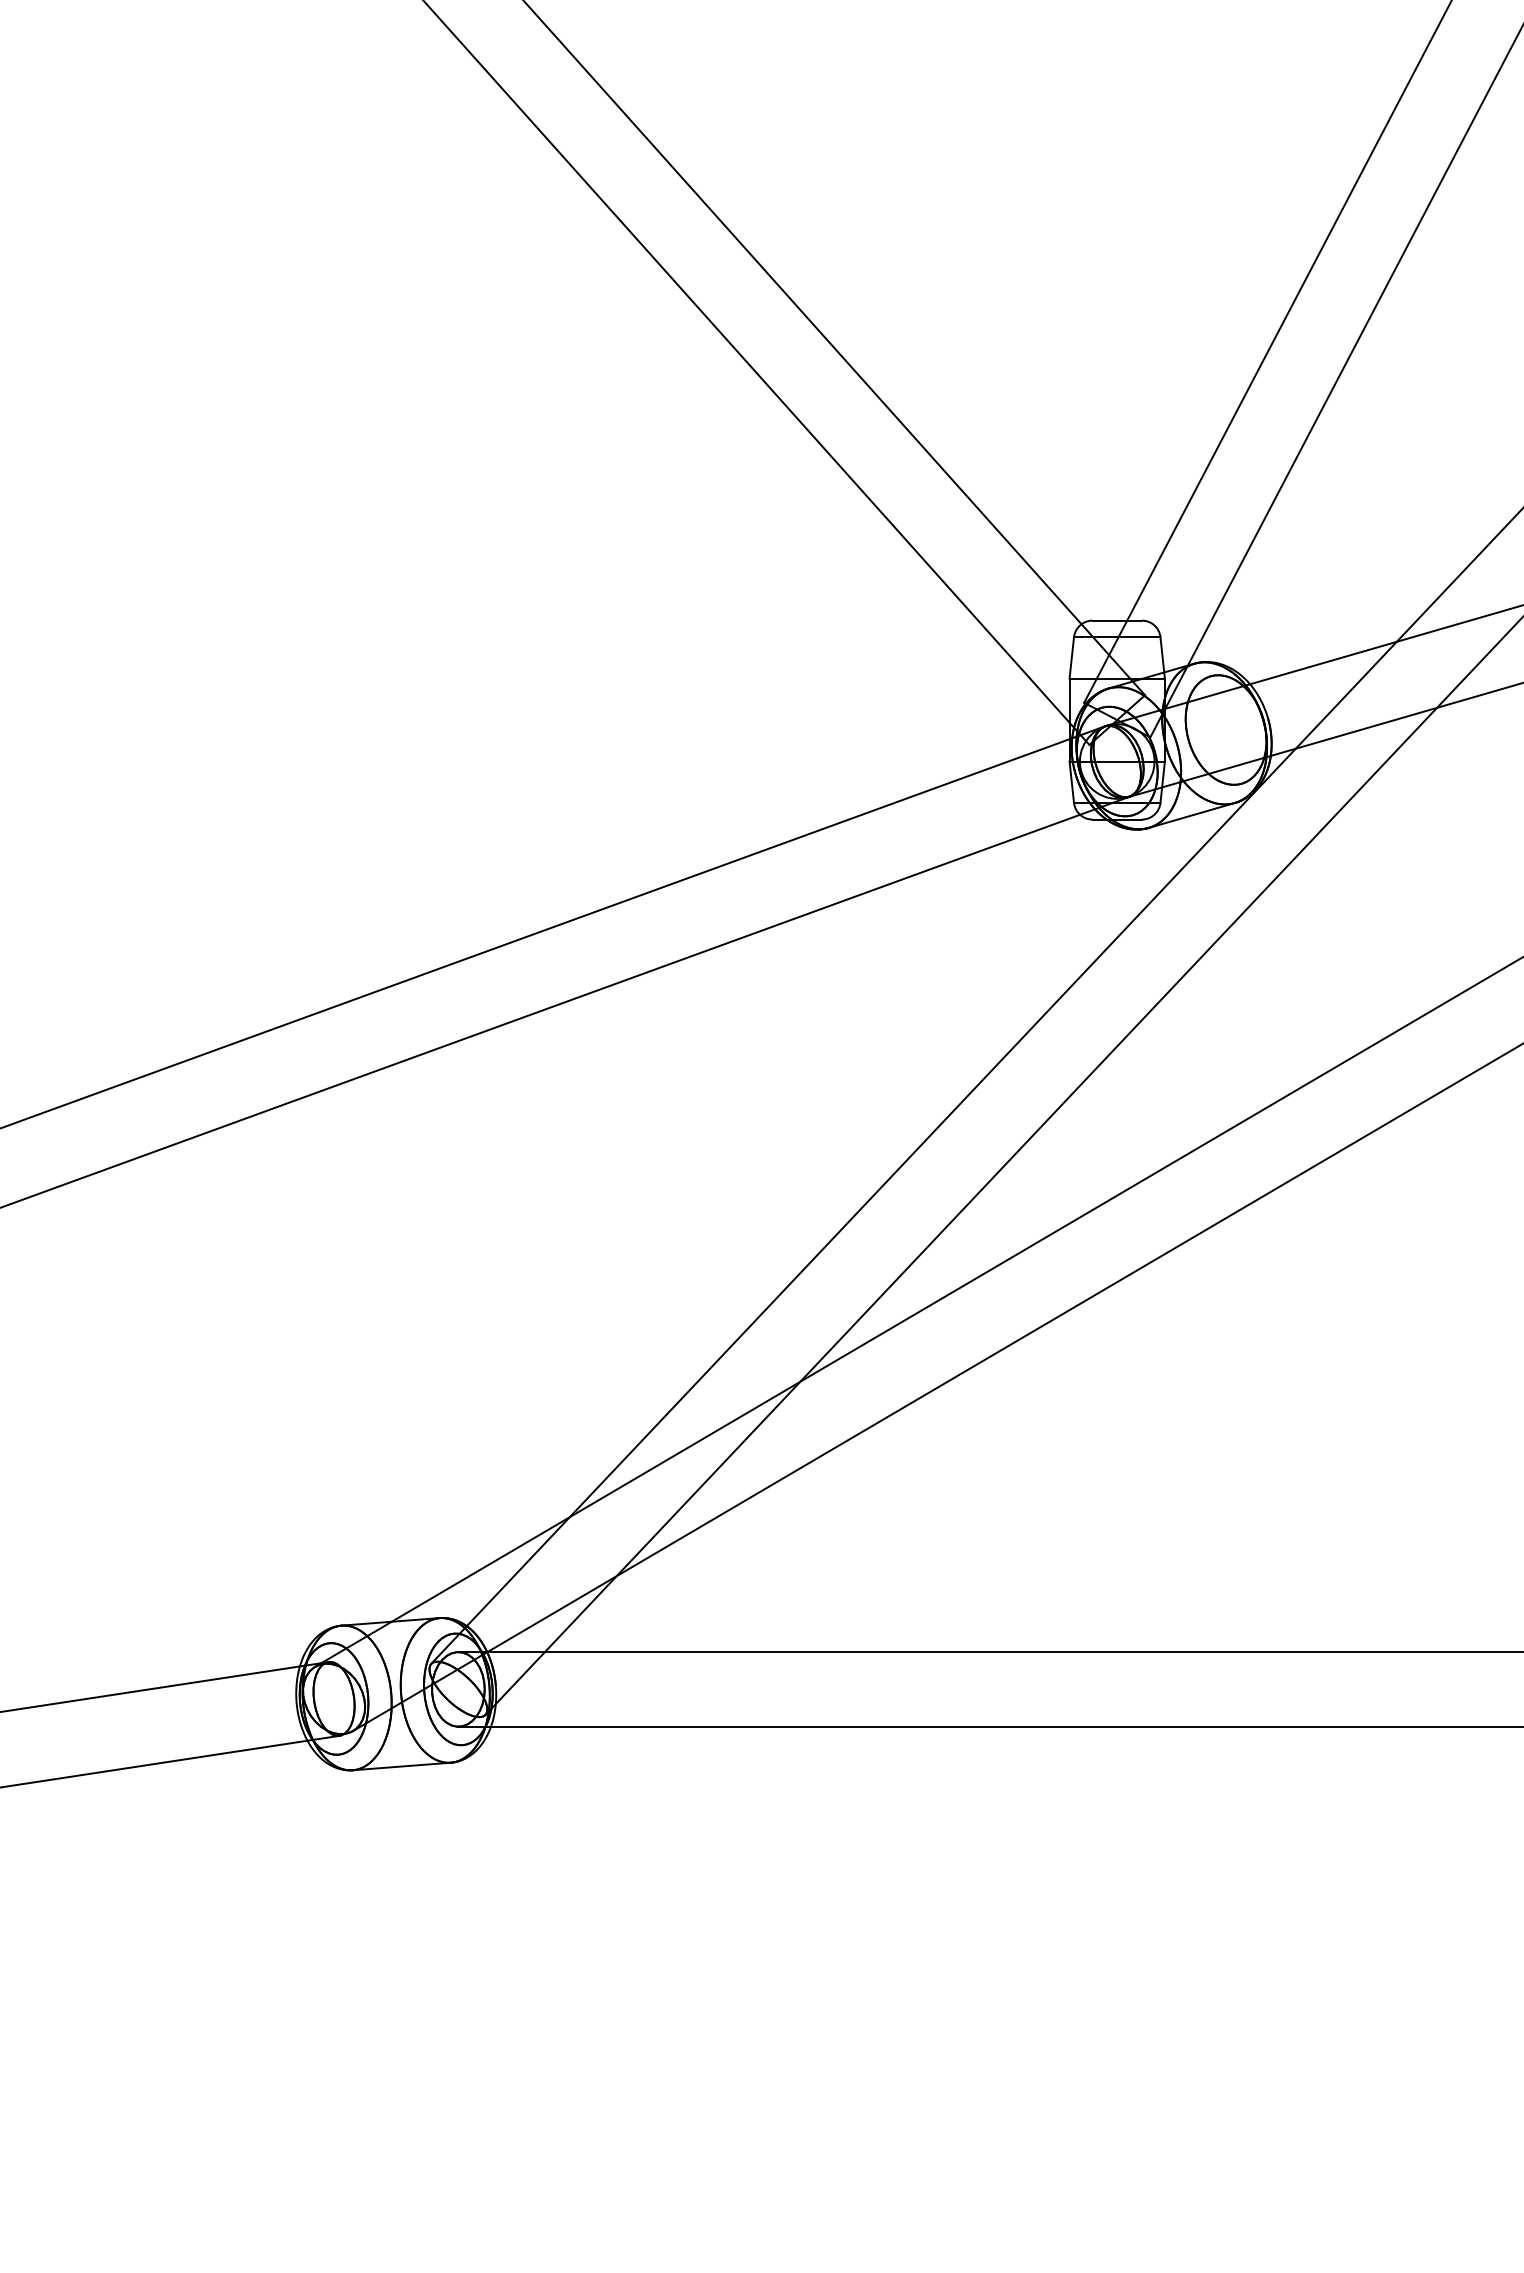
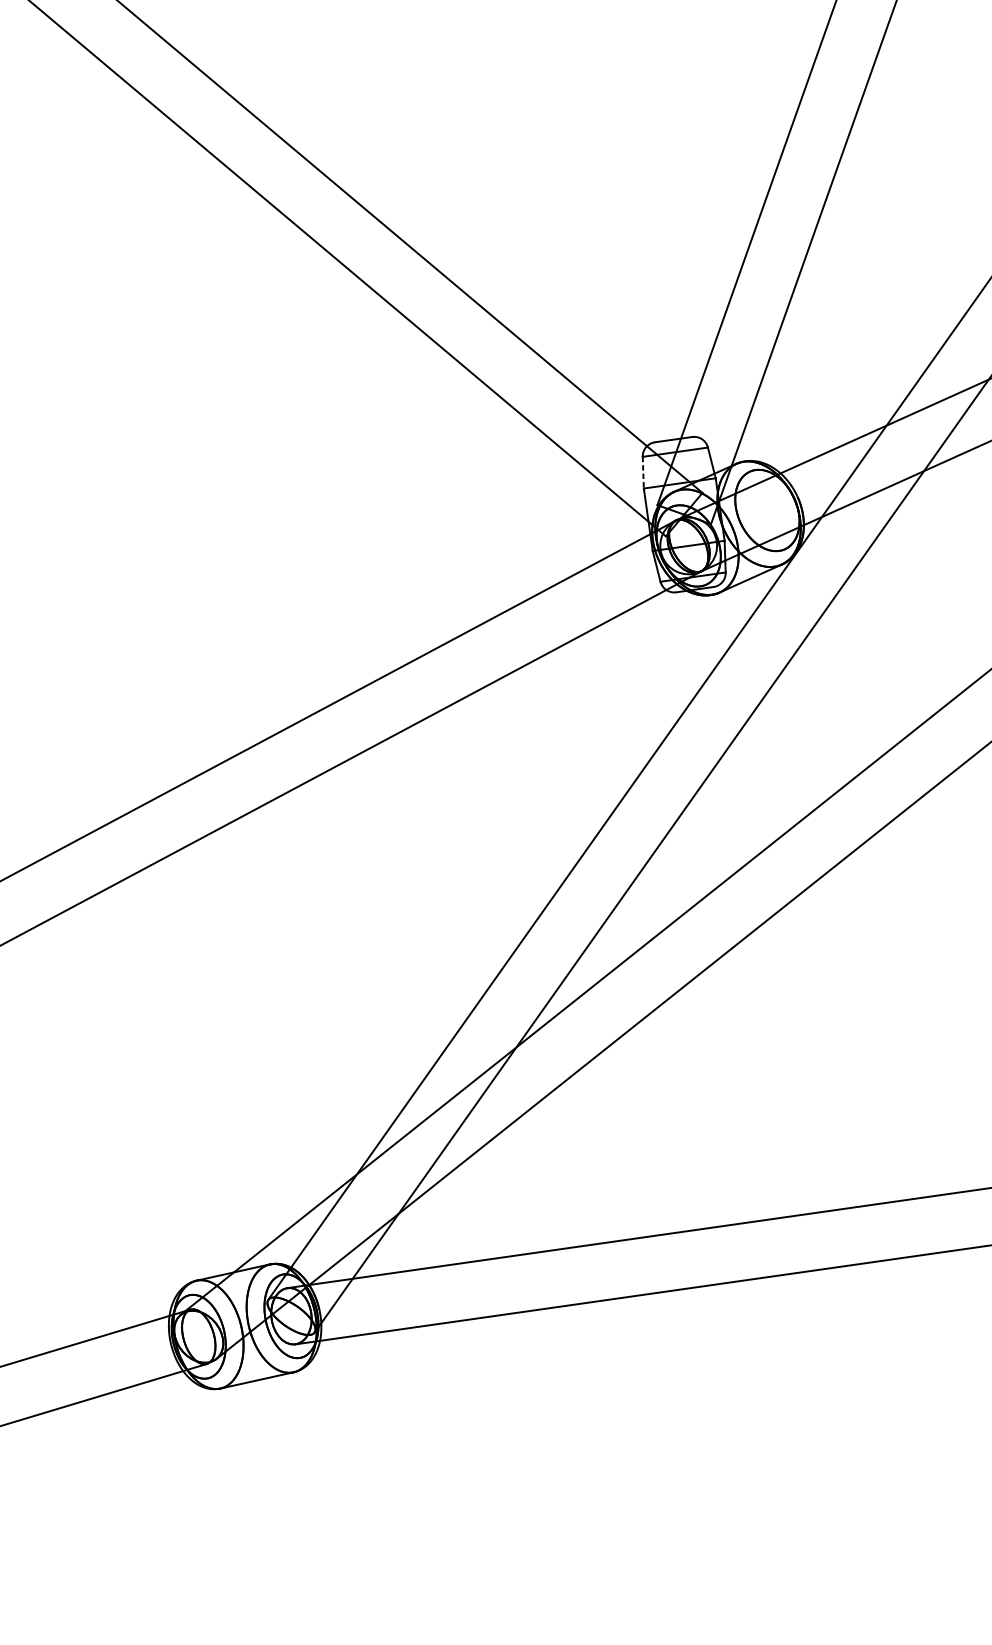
line: (1071, 657) -> (643, 472), solid -> dashed

